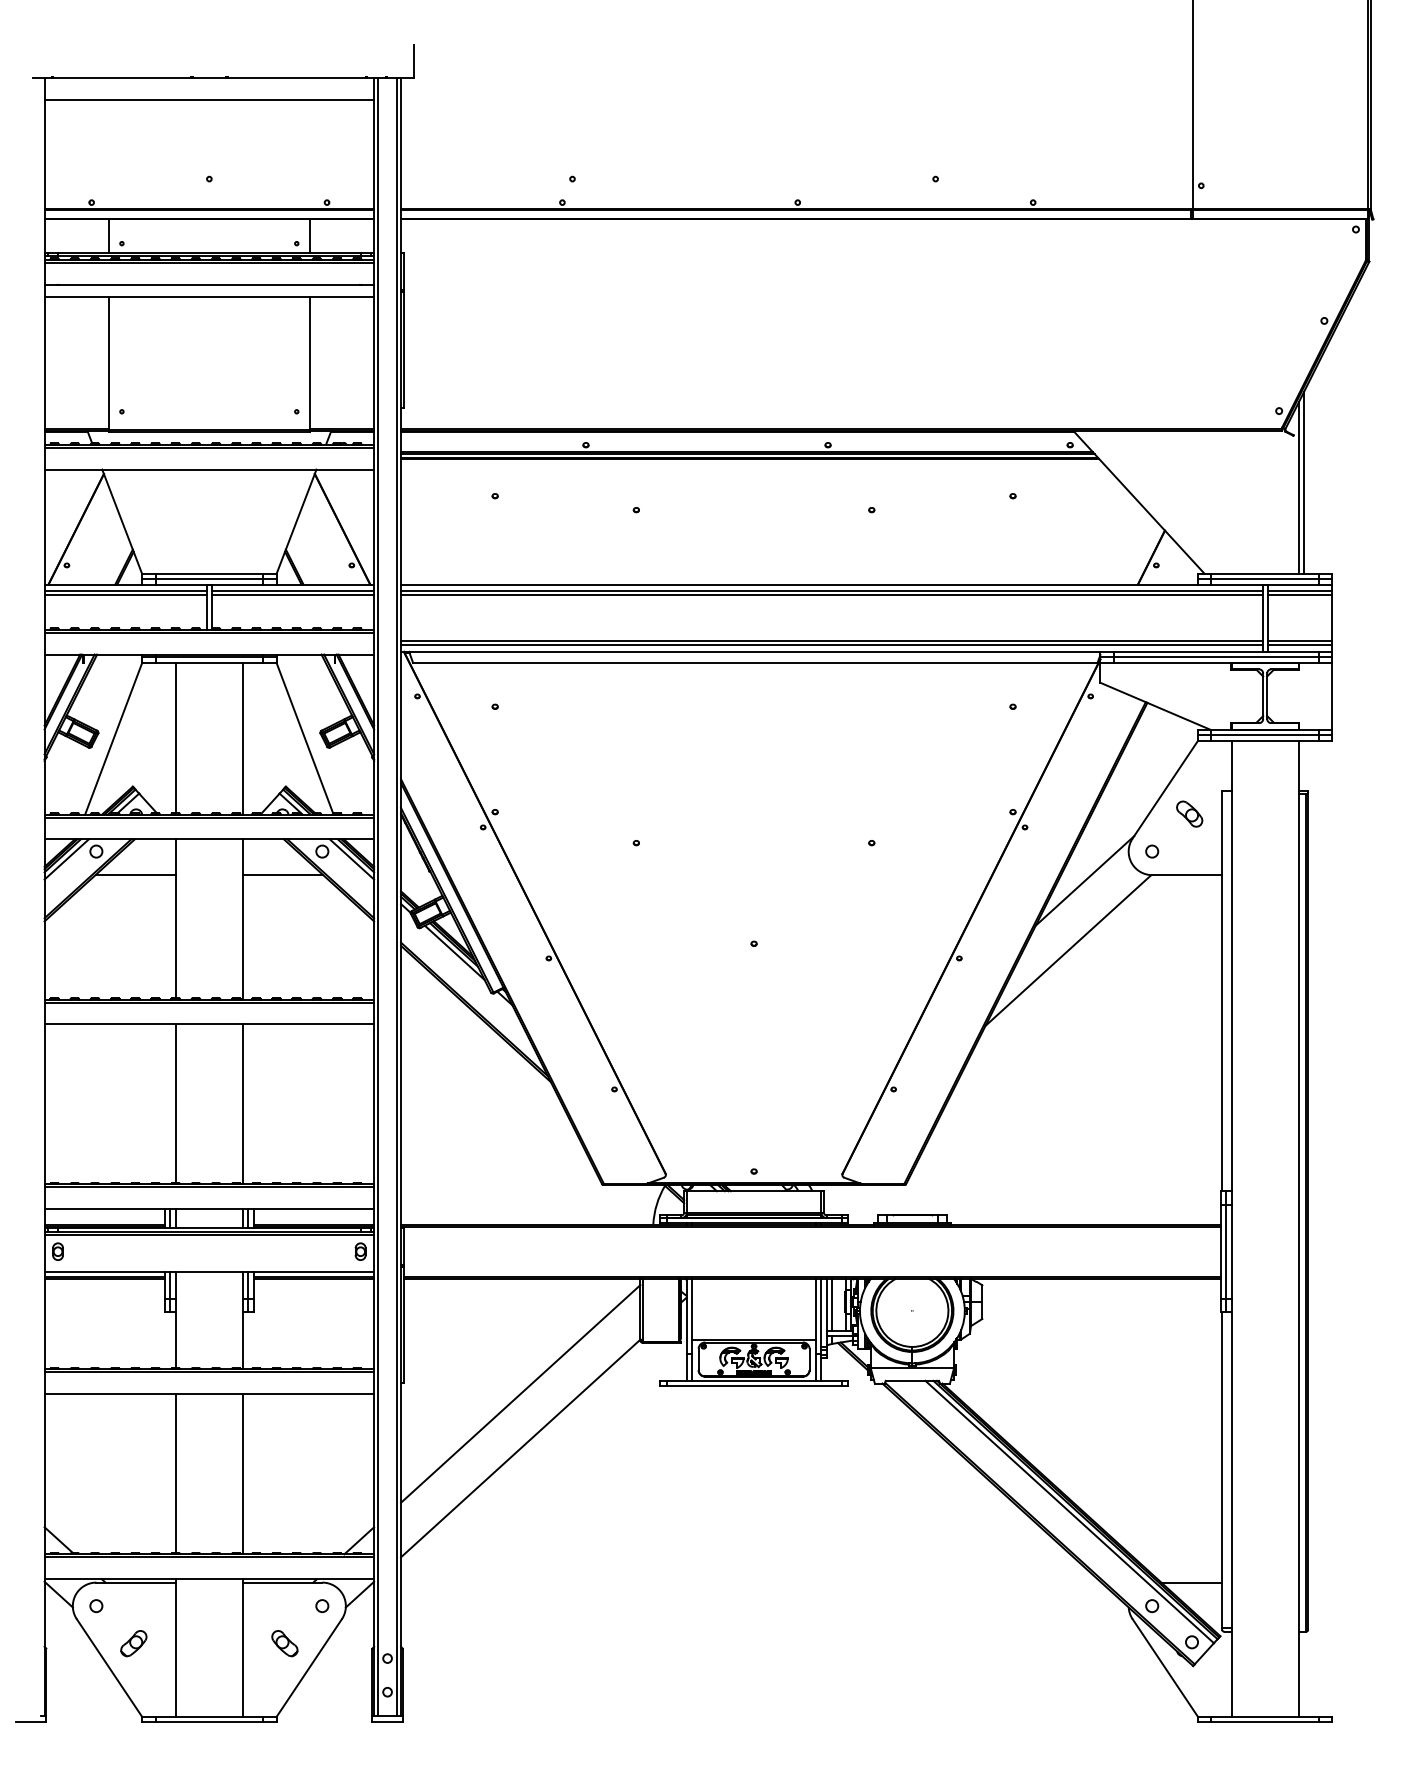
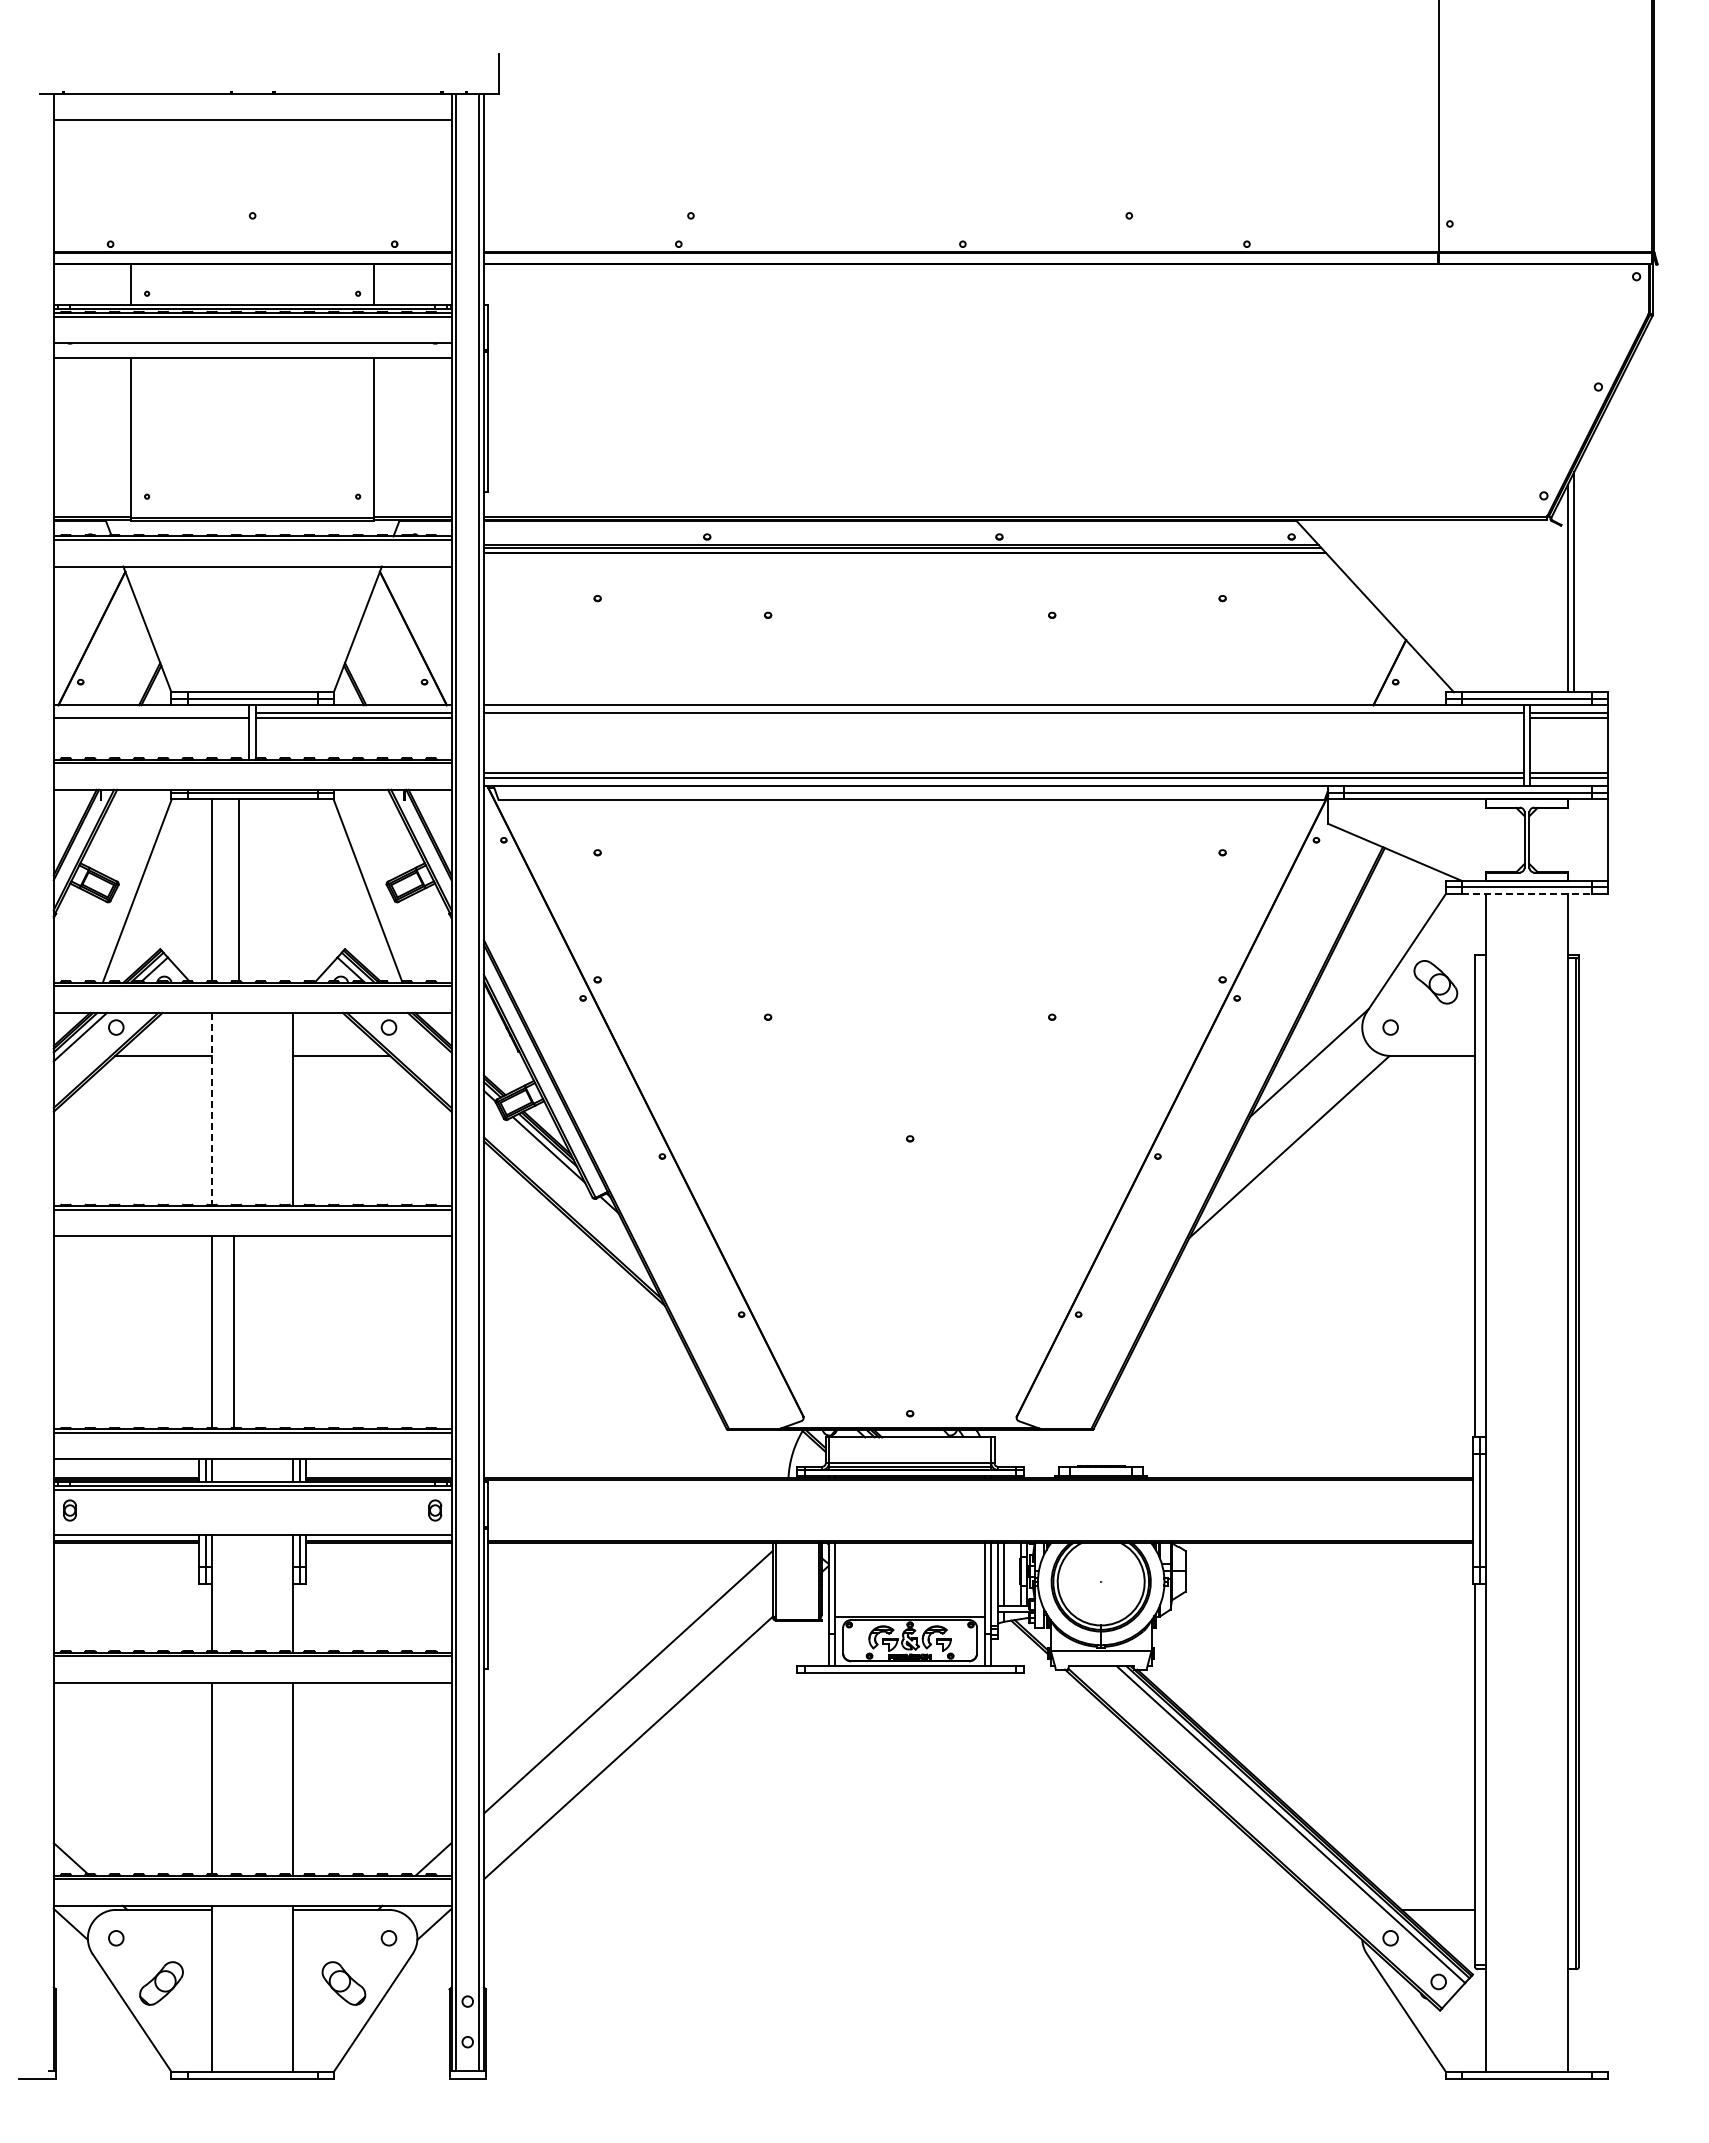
line: (125, 591) -> (151, 713), removed
line: (831, 595) -> (1003, 718), removed
line: (243, 738) -> (239, 890), moved
line: (1265, 740) -> (1527, 893), solid -> dashed
part: (1189, 814) -> (1435, 982), size x1.4
line: (351, 859) -> (424, 1036), removed
line: (176, 918) -> (212, 1108), solid -> dashed
line: (243, 1104) -> (234, 1332), moved
part: (133, 1643) -> (161, 1983), size x1.4
part: (284, 1643) -> (343, 1983), size x1.4

